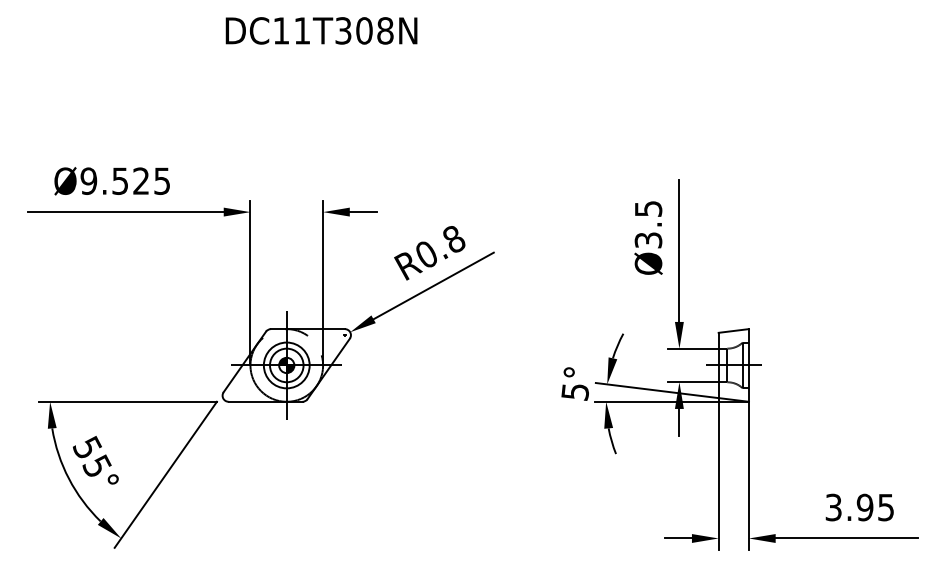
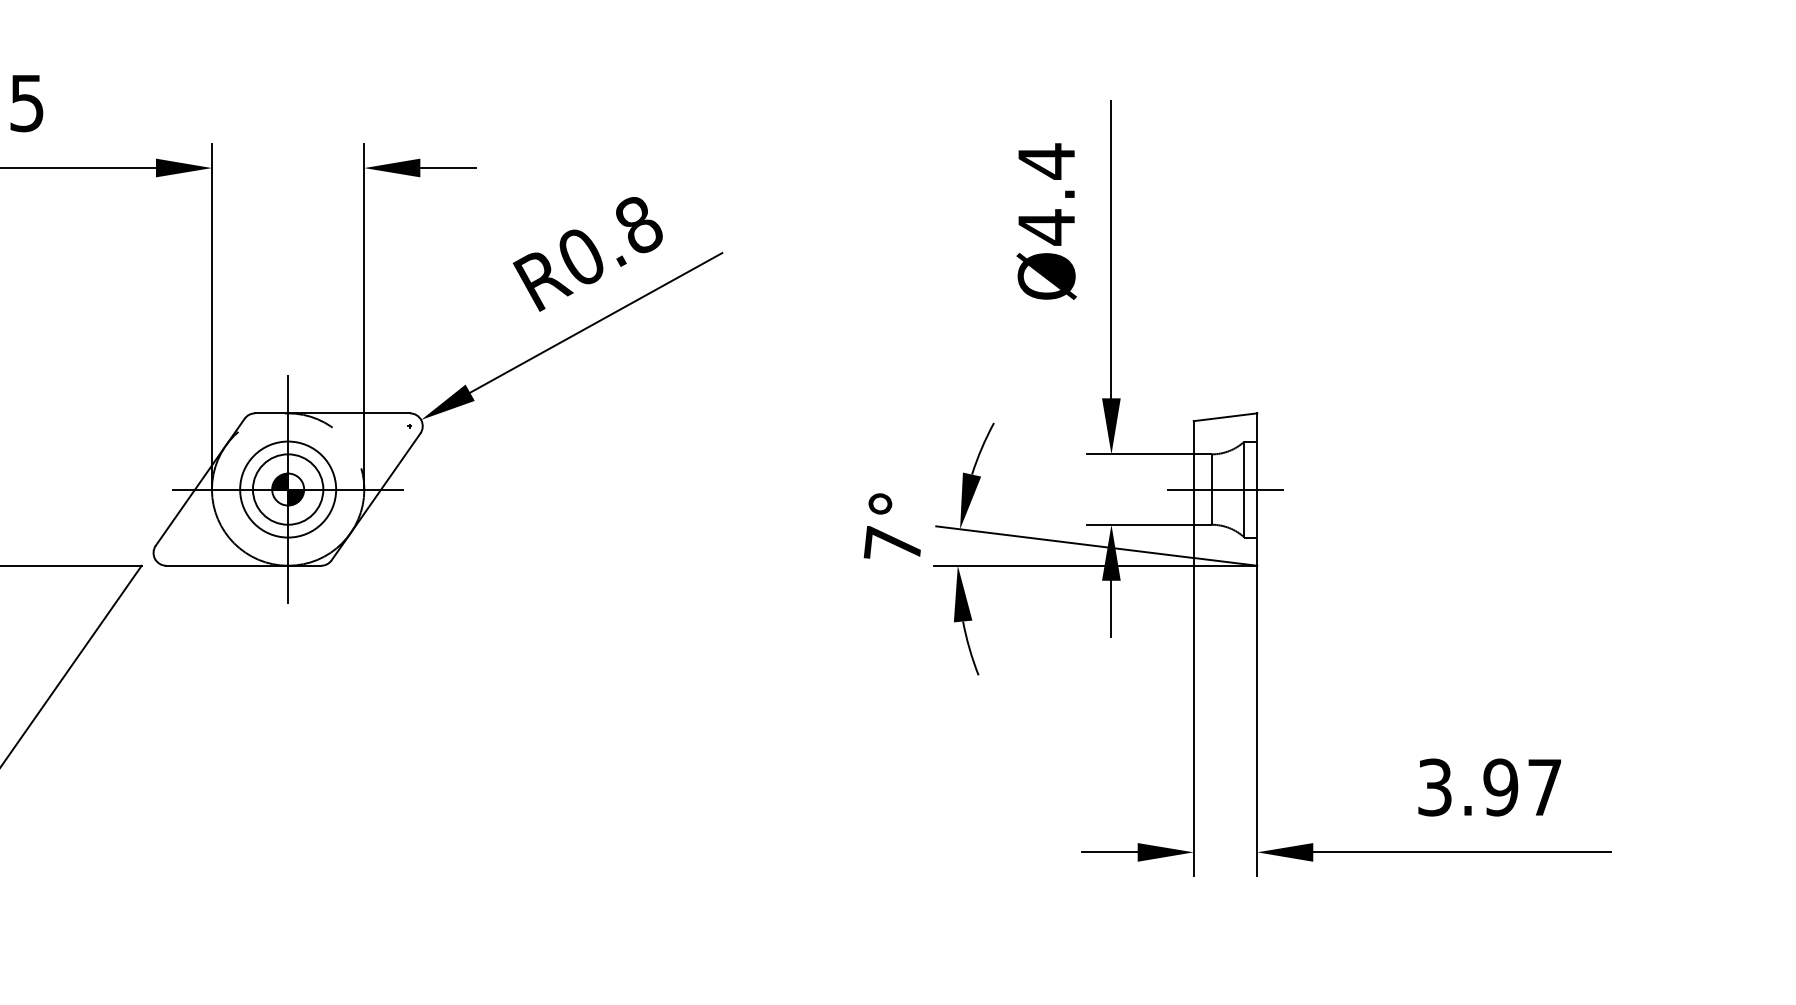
text: (648, 224) -> (1046, 193), Ø3.5 -> Ø4.4
text: (574, 391) -> (891, 544), 5° -> 7°
text: (885, 507) -> (1543, 787), 3.95 -> 3.97

